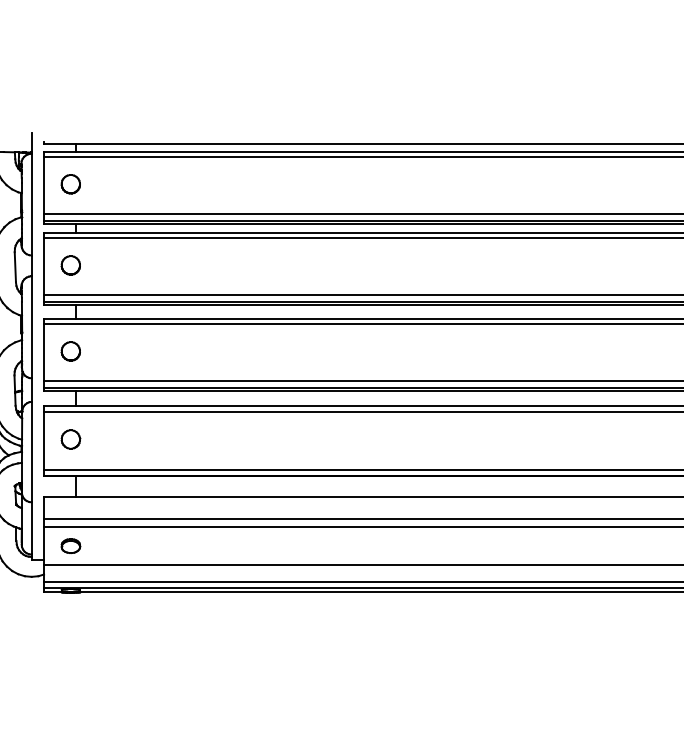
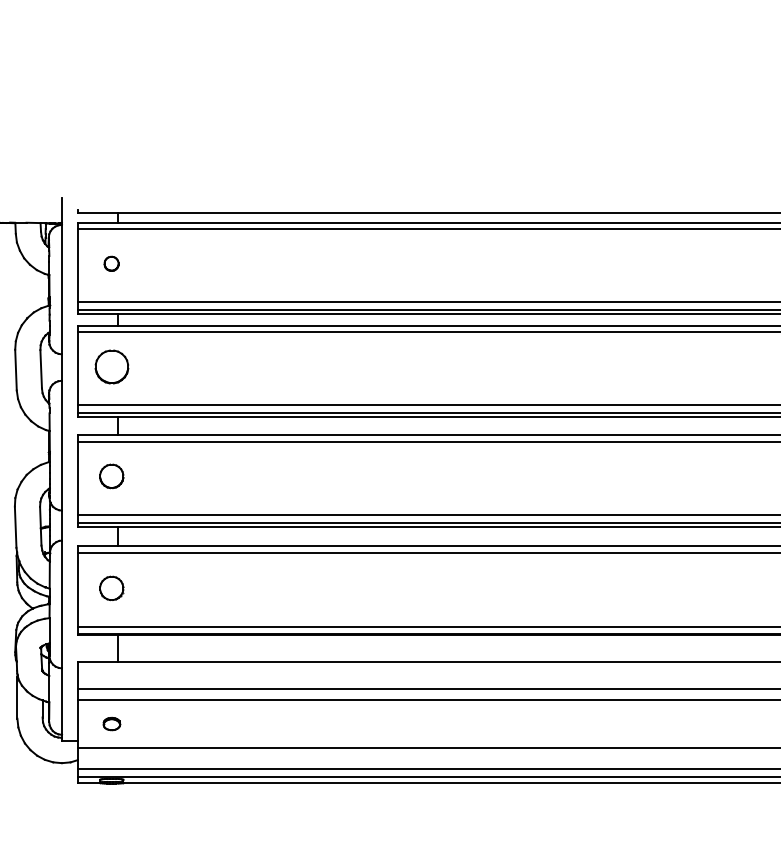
part: (70, 184) -> (111, 264), size x0.6
part: (70, 265) -> (111, 367), size x1.4
part: (70, 545) -> (111, 723), size x0.7

